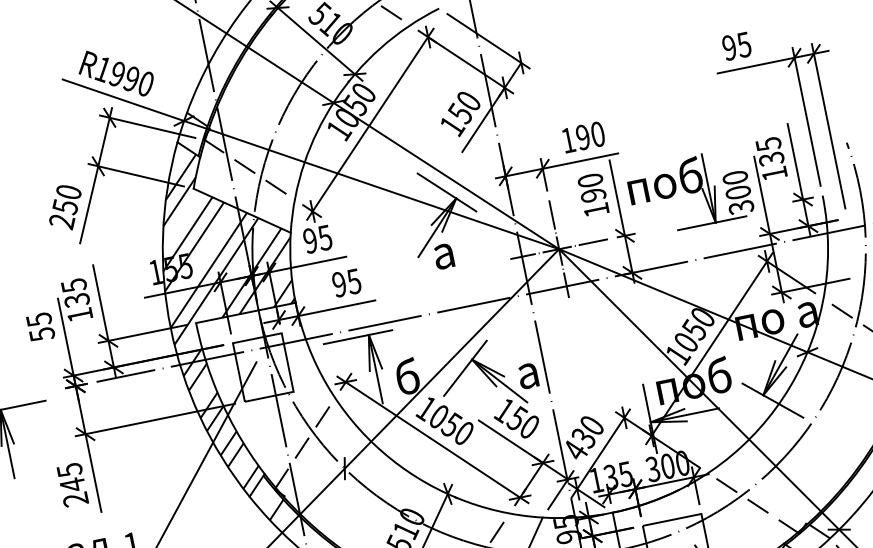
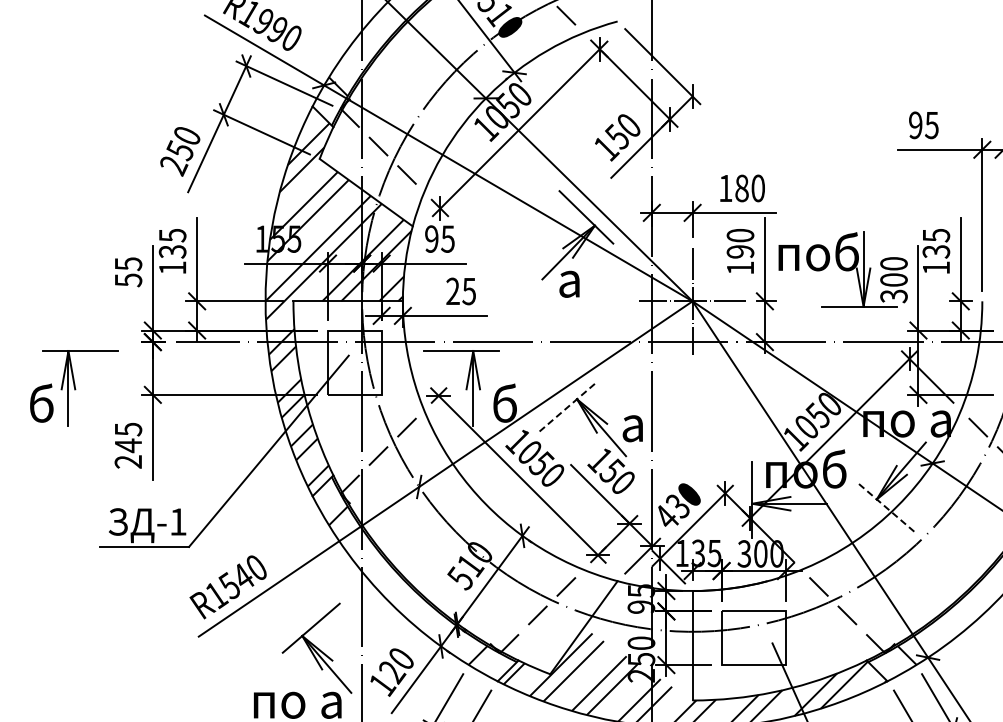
text: (582, 137) -> (741, 188), 190 -> 180
text: (338, 284) -> (452, 291), 95 -> 25
line: (465, 368) -> (568, 407), solid -> dashed
line: (772, 401) -> (885, 507), solid -> dashed

